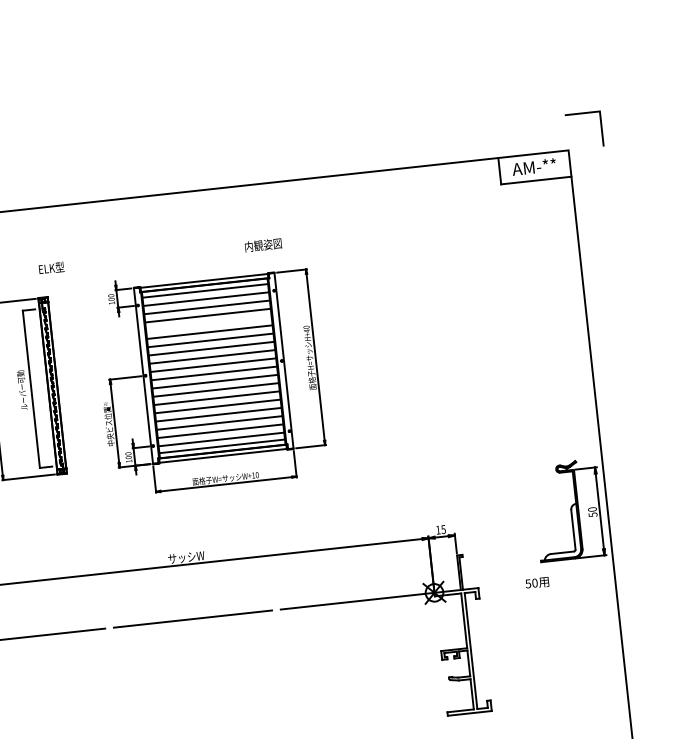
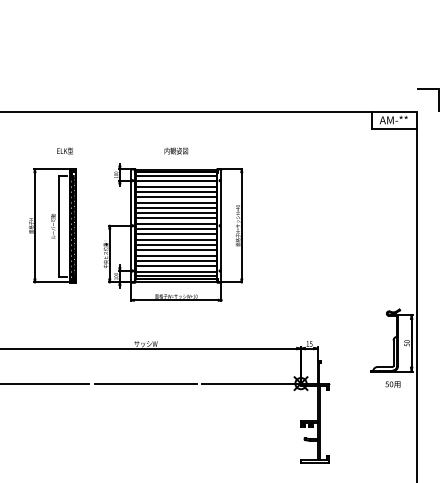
text: (261, 244) -> (175, 150), moved
text: (51, 267) -> (65, 150), moved
line: (207, 324) -> (175, 197), added
text: (536, 583) -> (392, 384), moved

